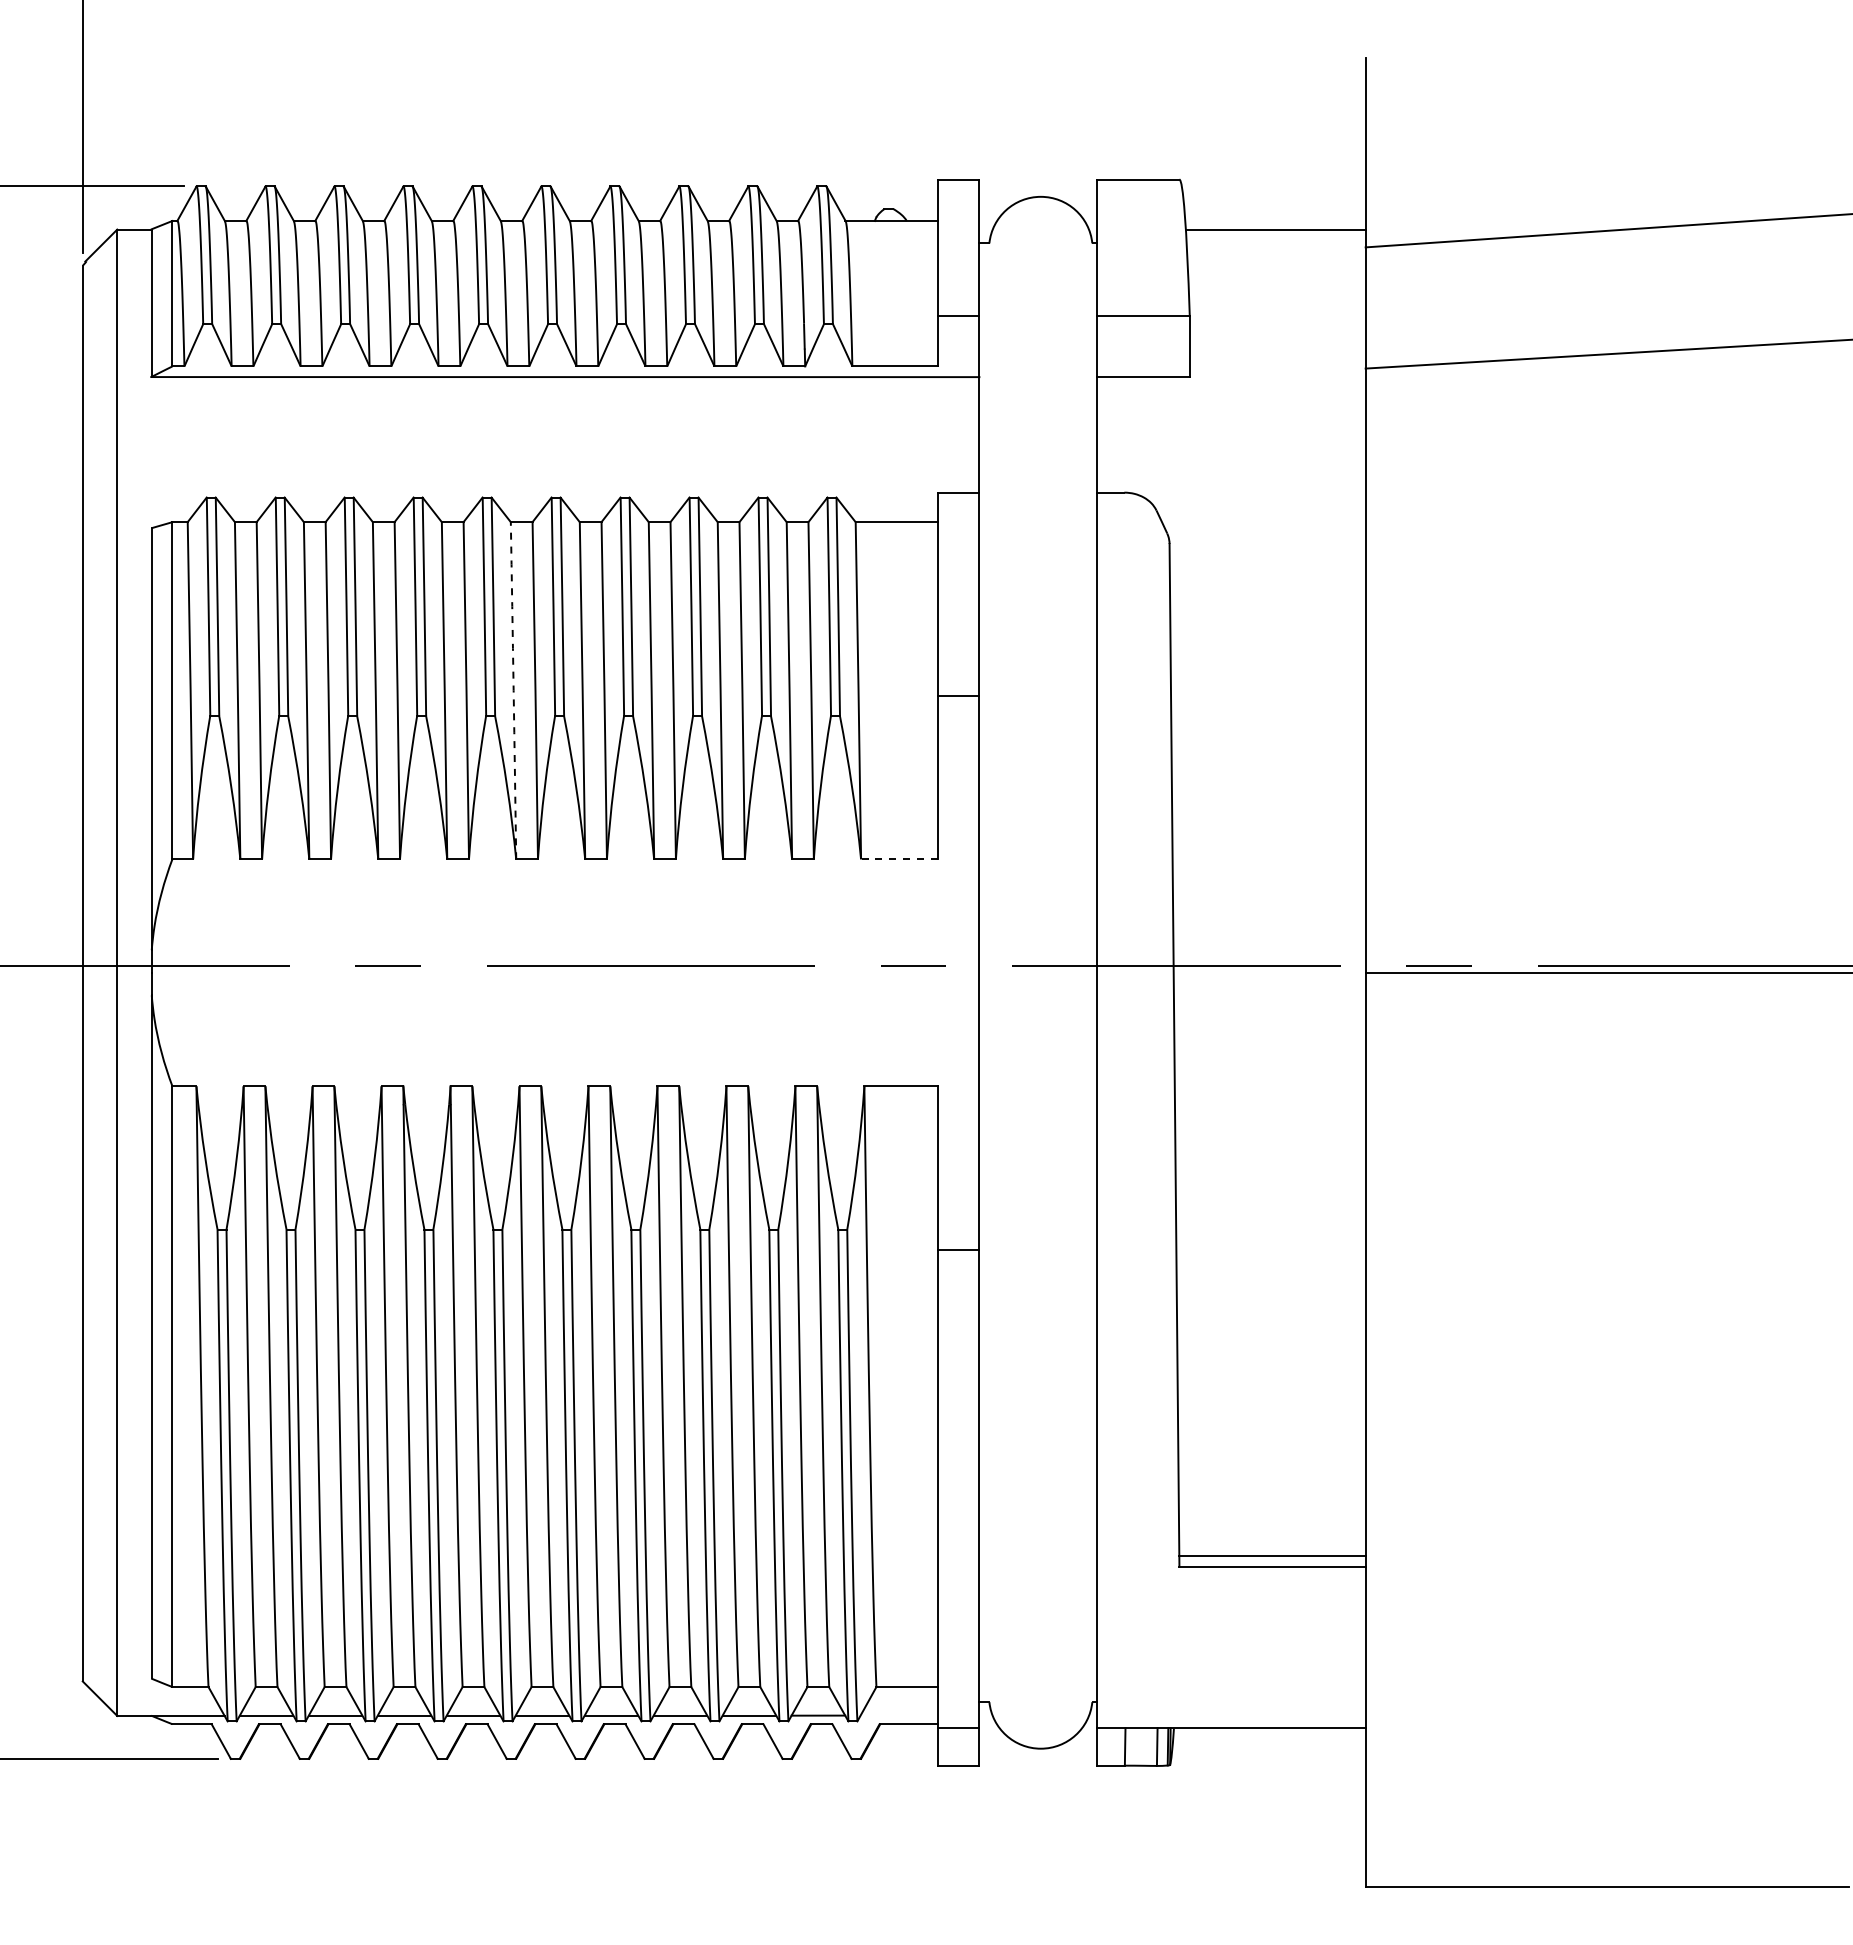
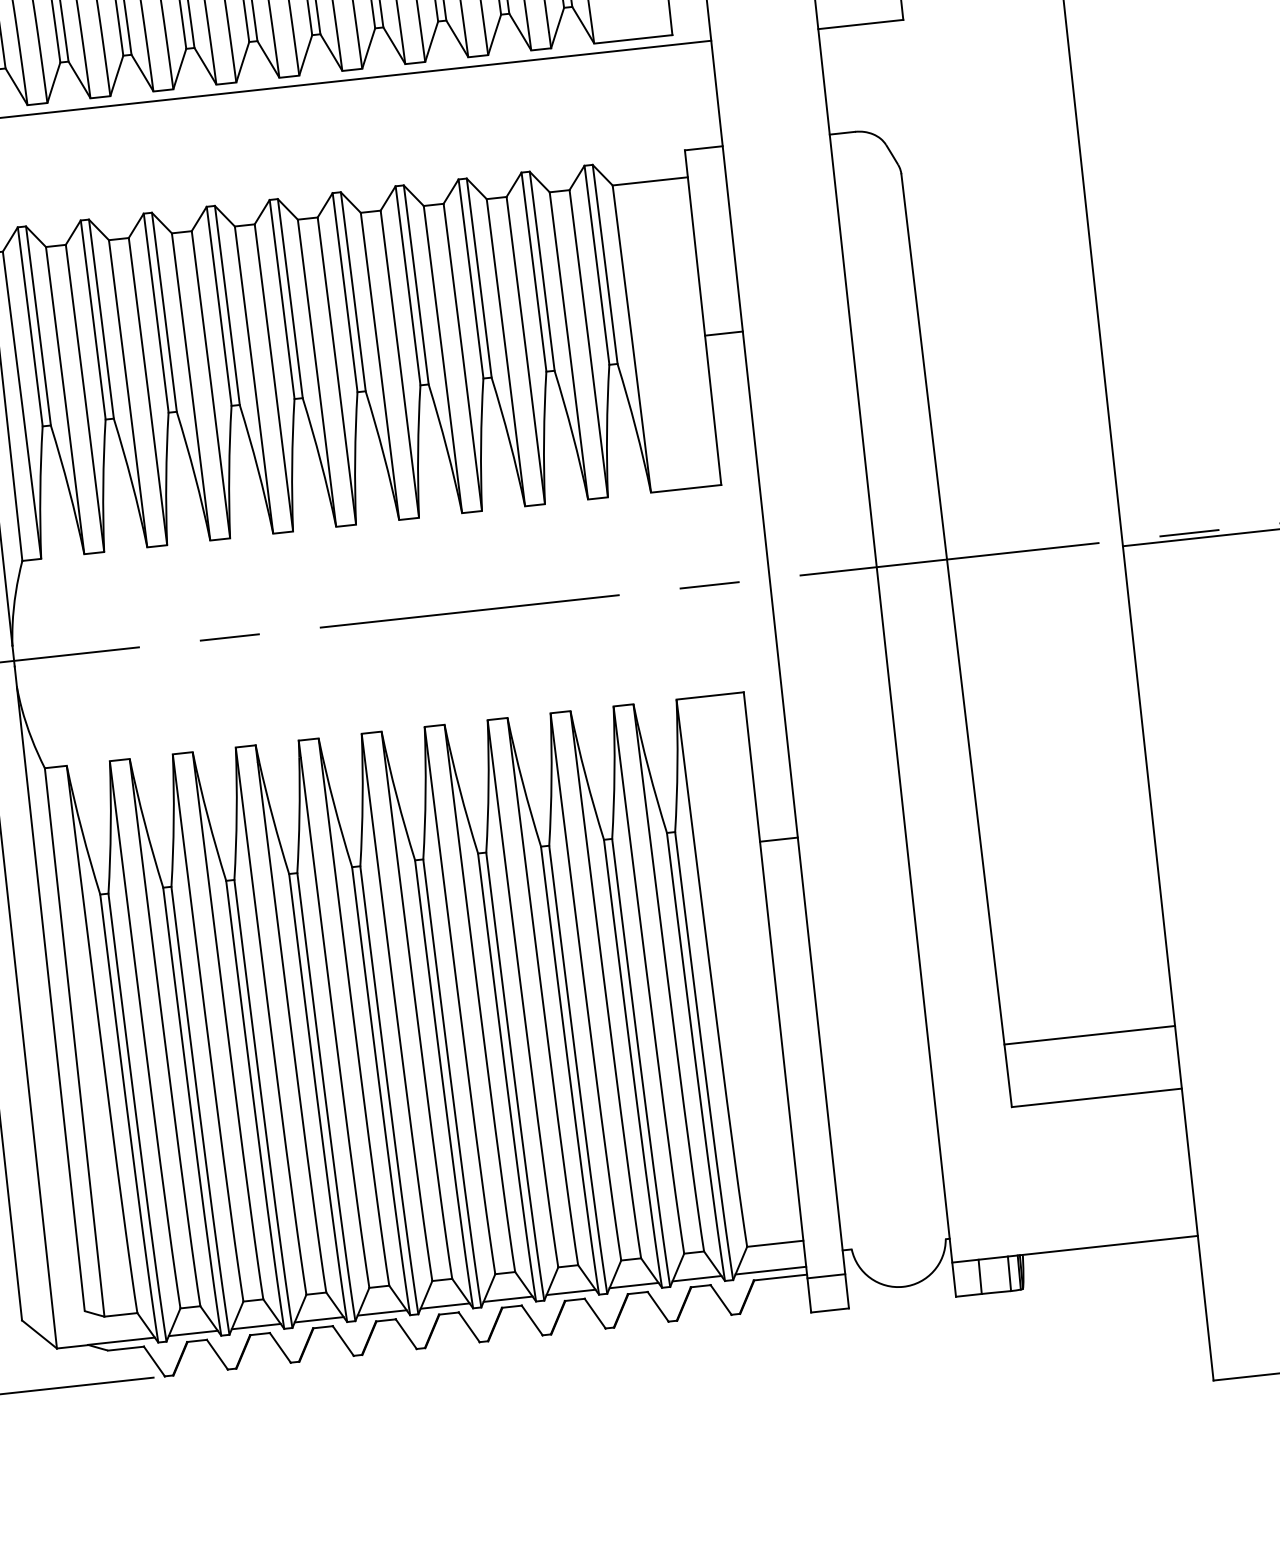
arc: (513, 690) -> (316, 373), dashed -> solid
line: (899, 859) -> (686, 489), dashed -> solid
line: (1271, 1556) -> (1089, 1035), moved
line: (899, 1715) -> (771, 1270), added

